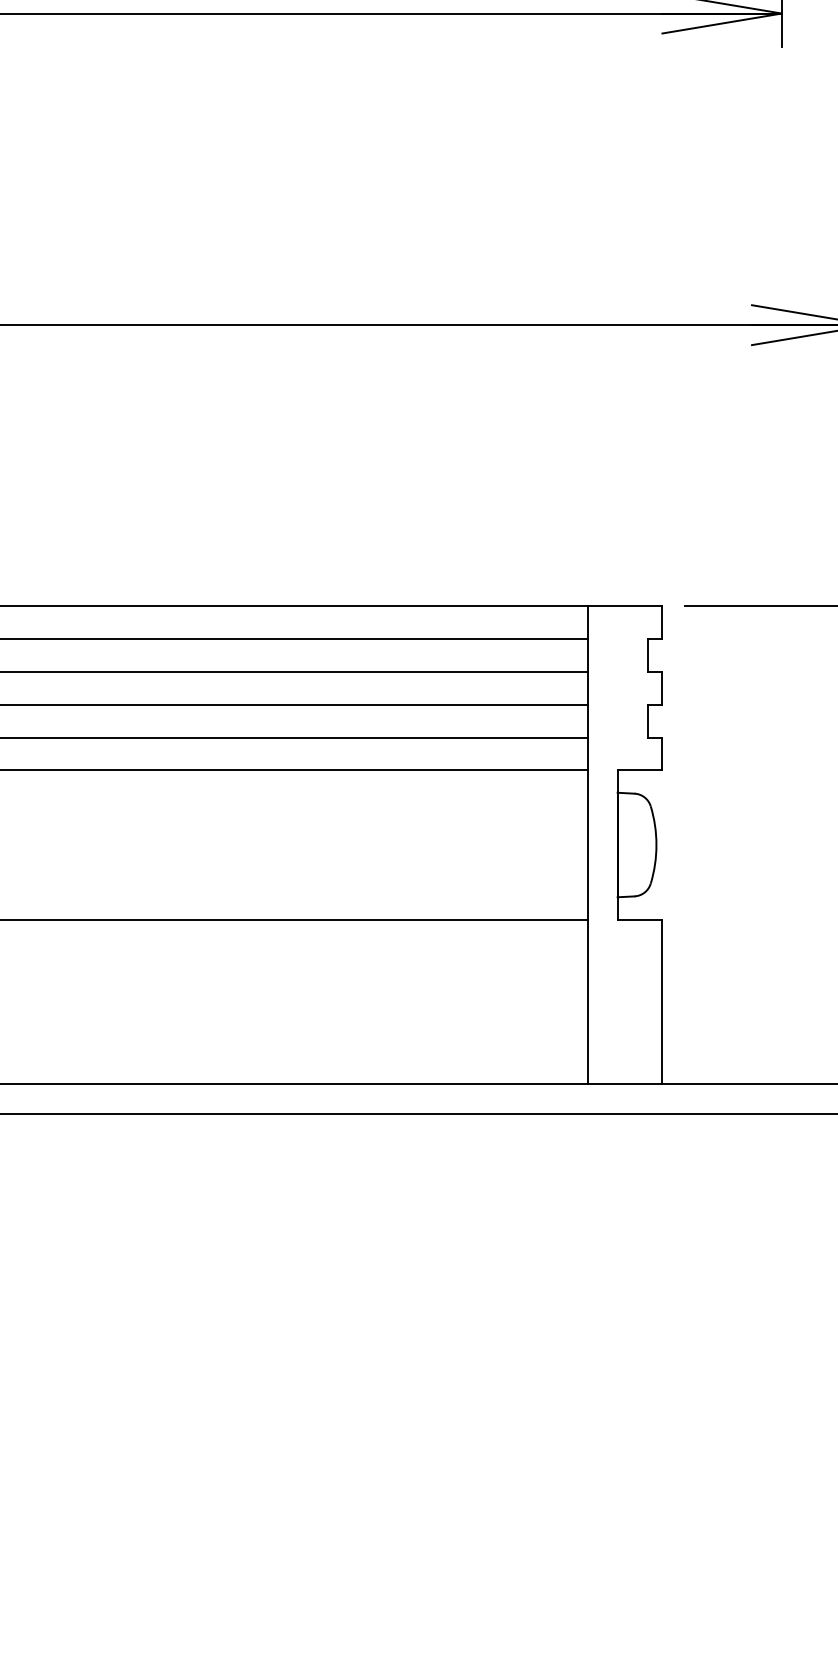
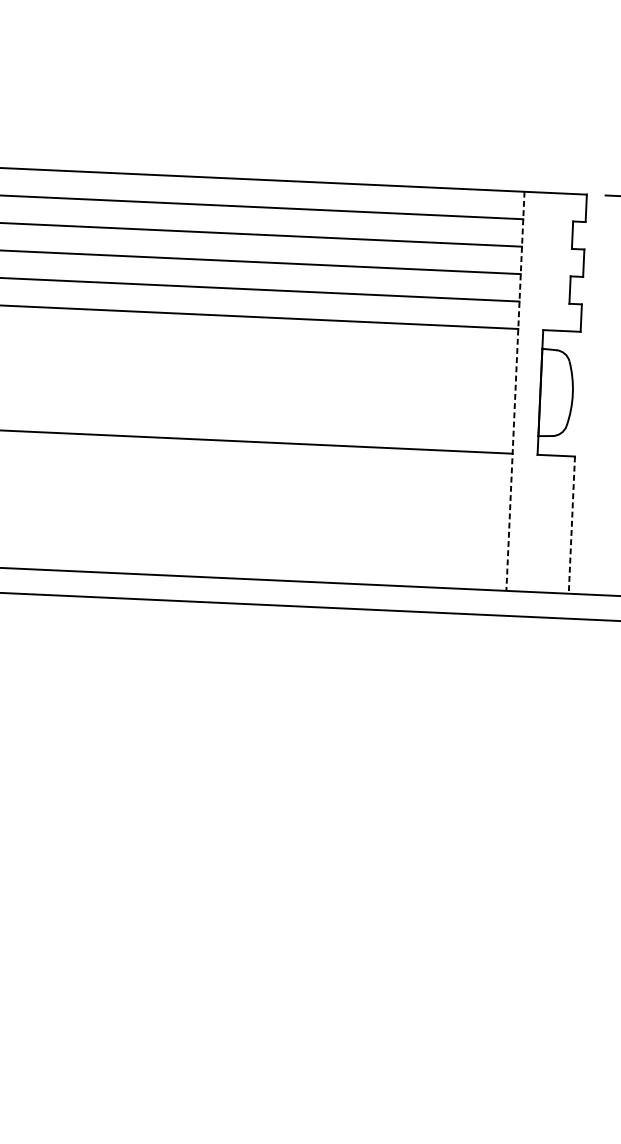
line: (587, 845) -> (515, 391), solid -> dashed
line: (662, 1002) -> (571, 525), solid -> dashed

